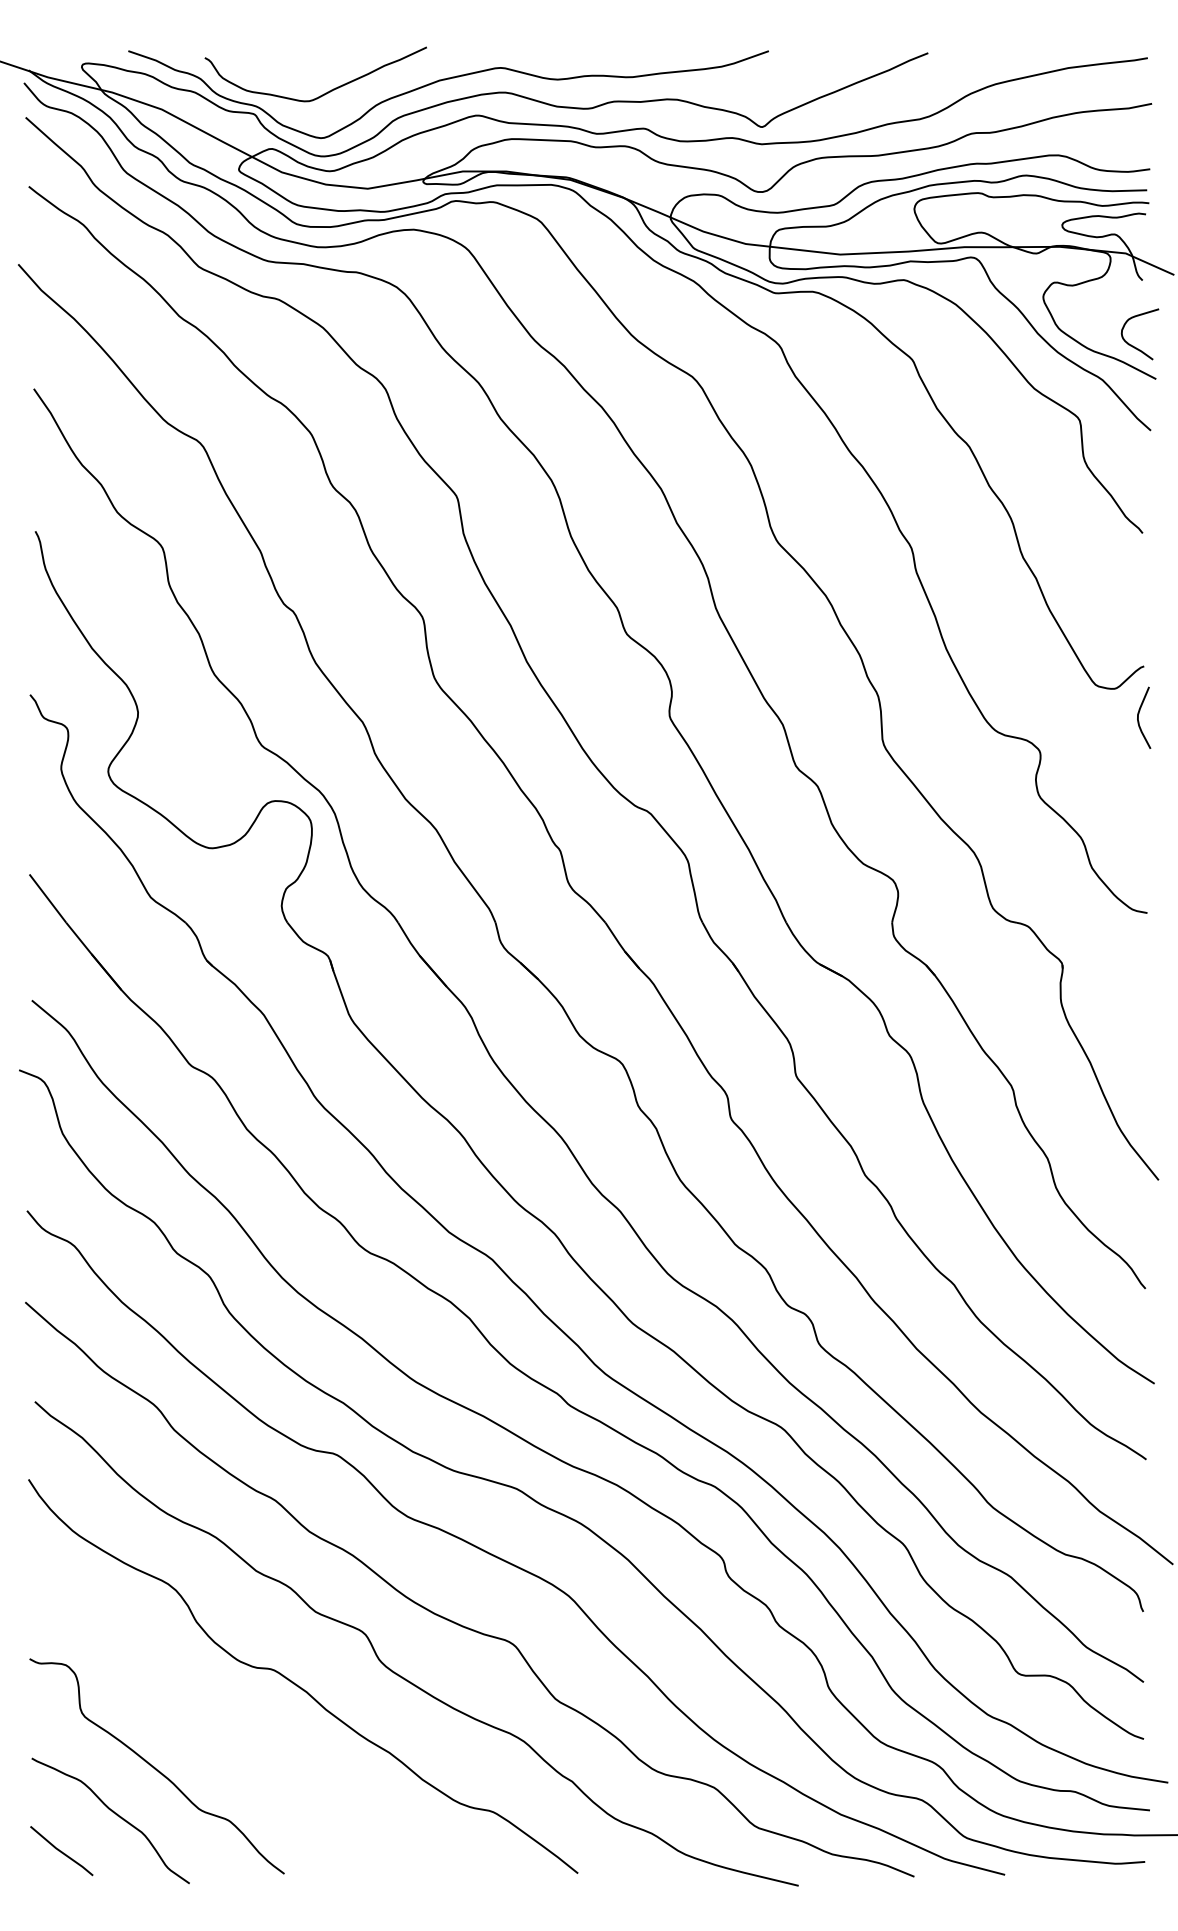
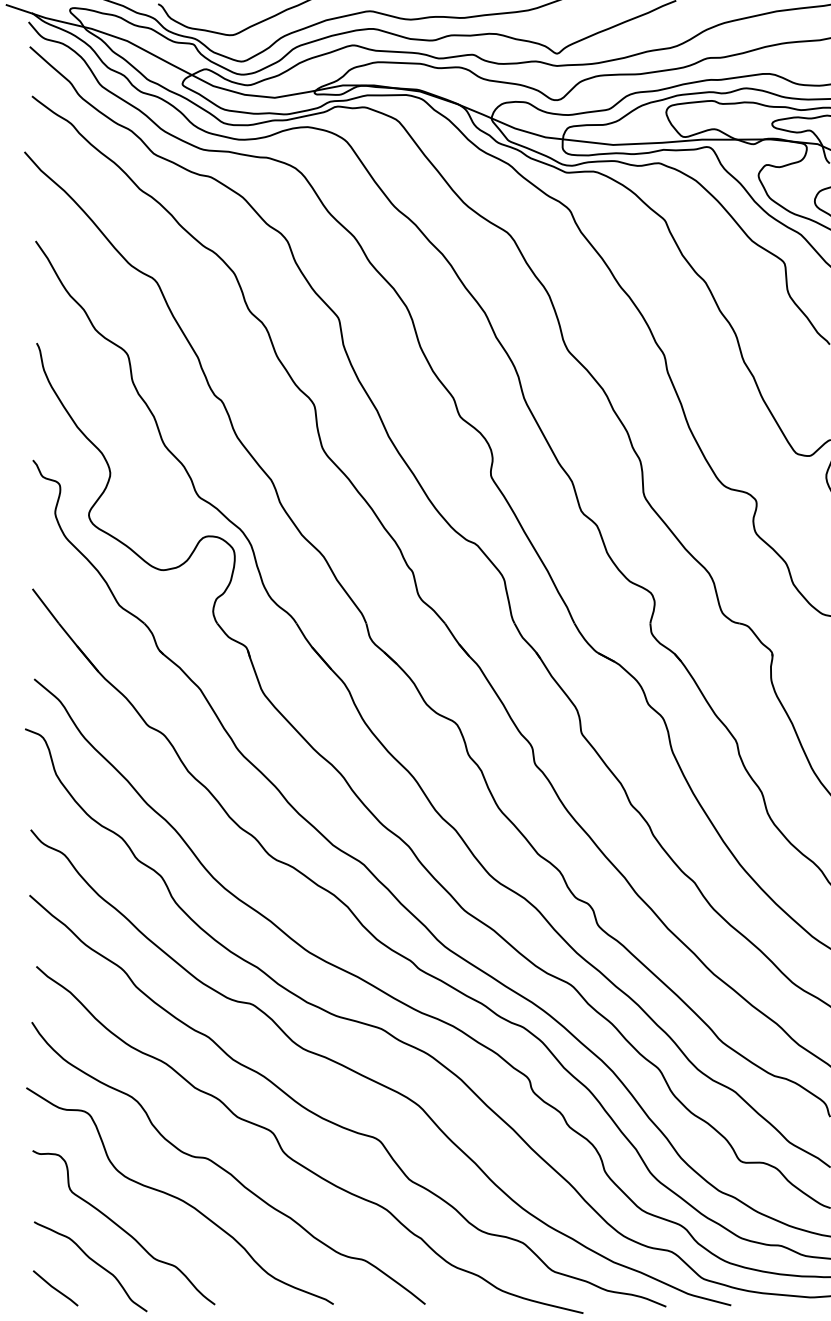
curve: (233, 1724) -> (178, 1197), added

